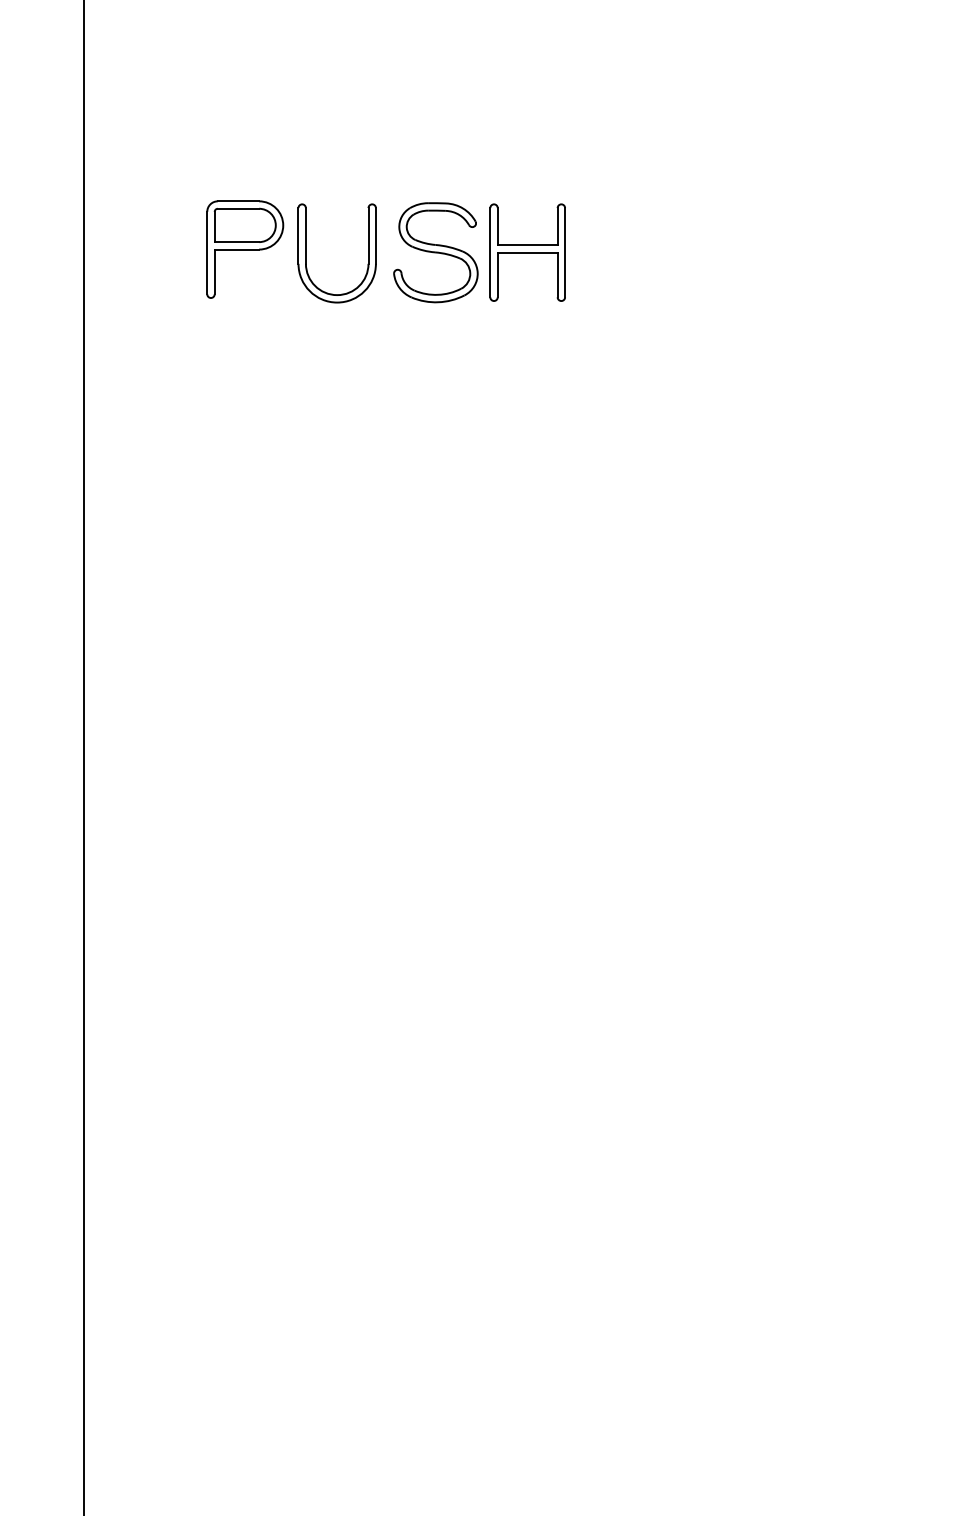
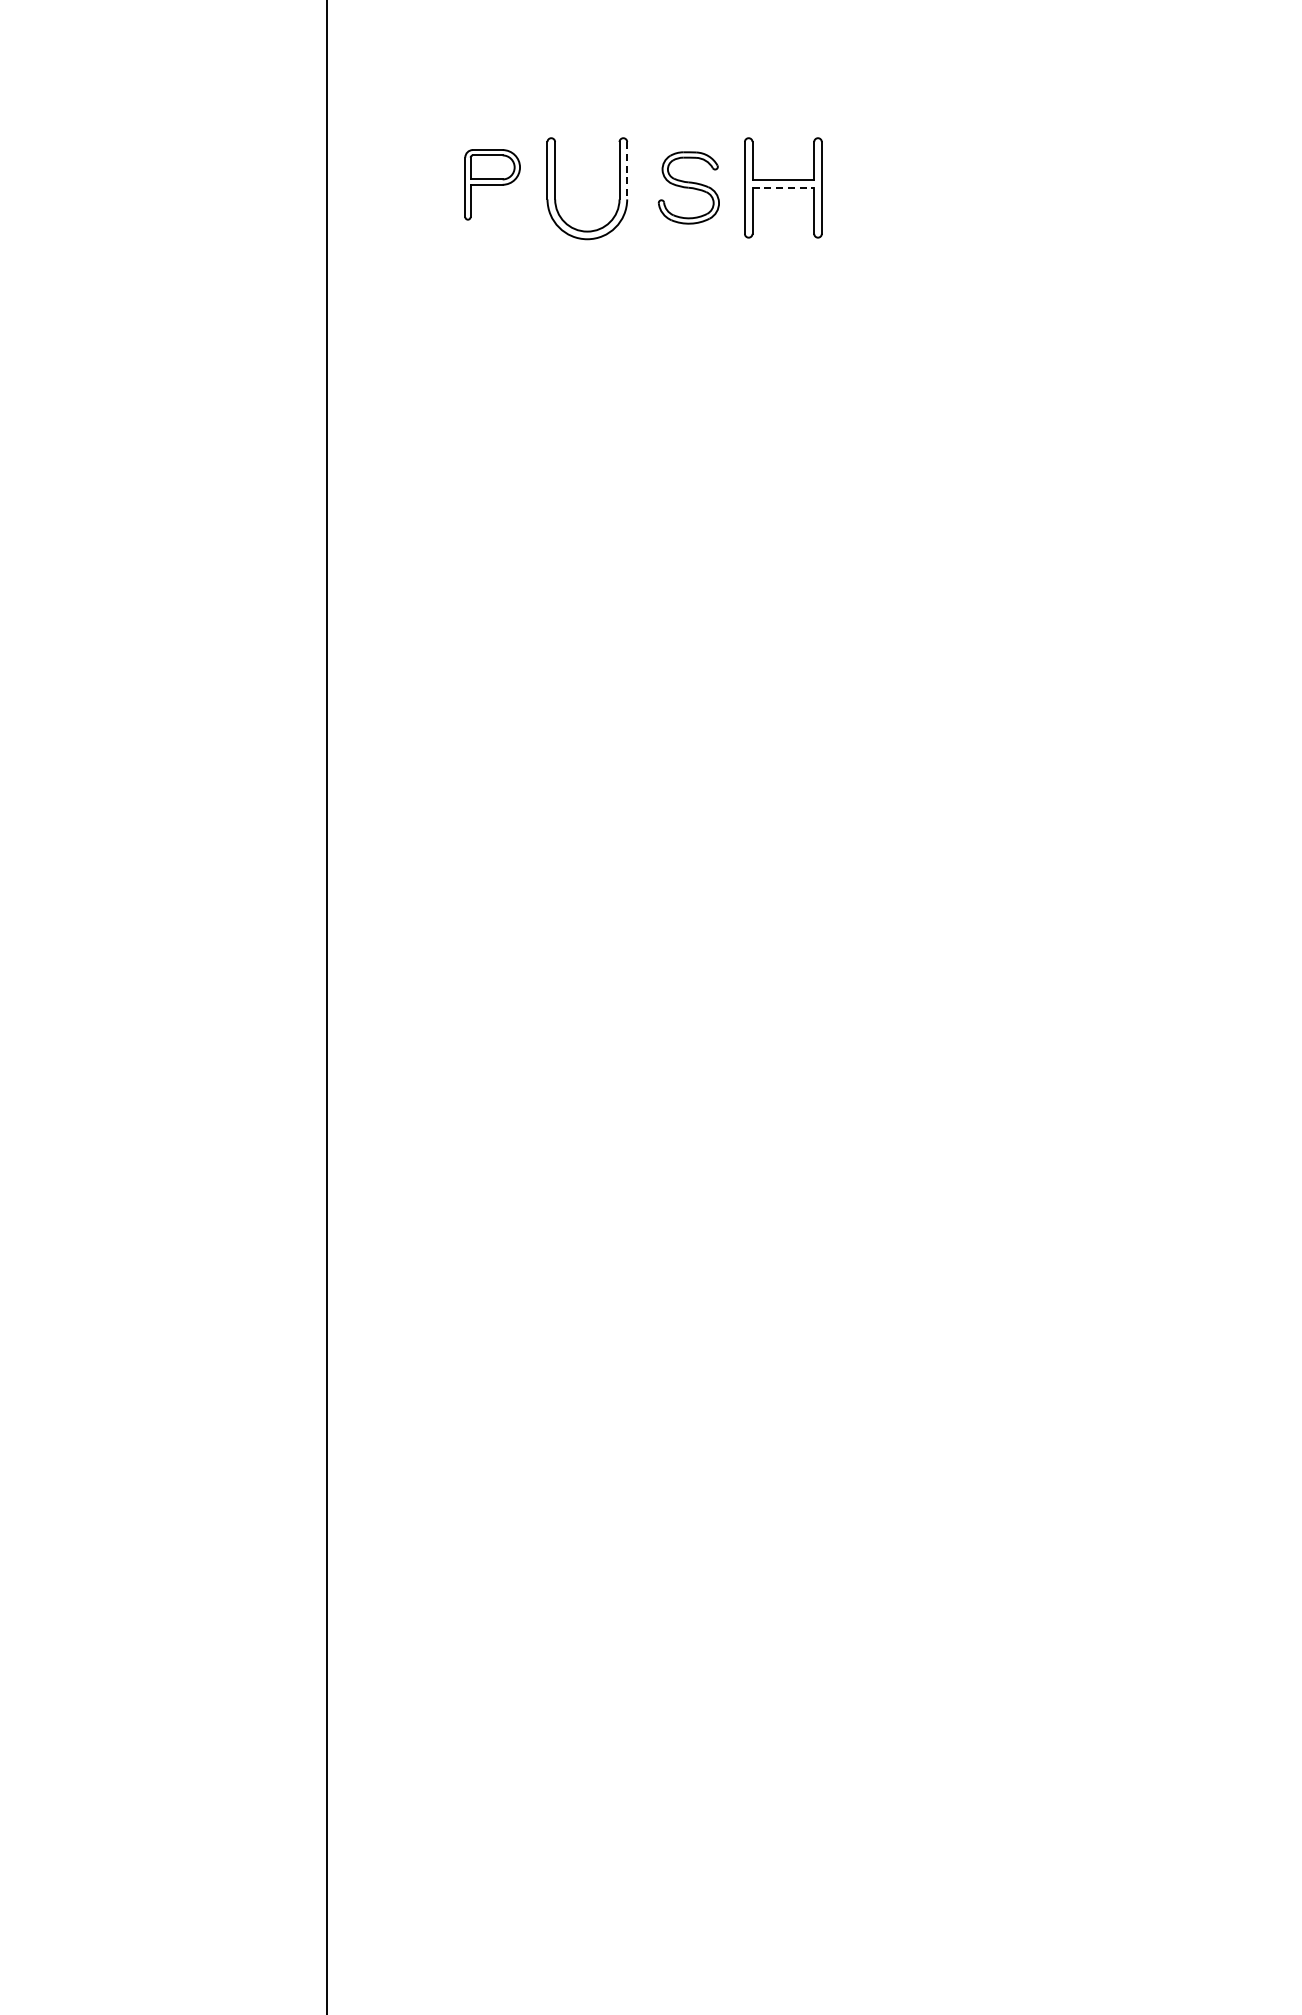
line: (376, 235) -> (627, 170), solid -> dashed
part: (245, 249) -> (492, 184), size x0.7
part: (435, 252) -> (688, 187), size x0.7
line: (527, 252) -> (783, 187), solid -> dashed

